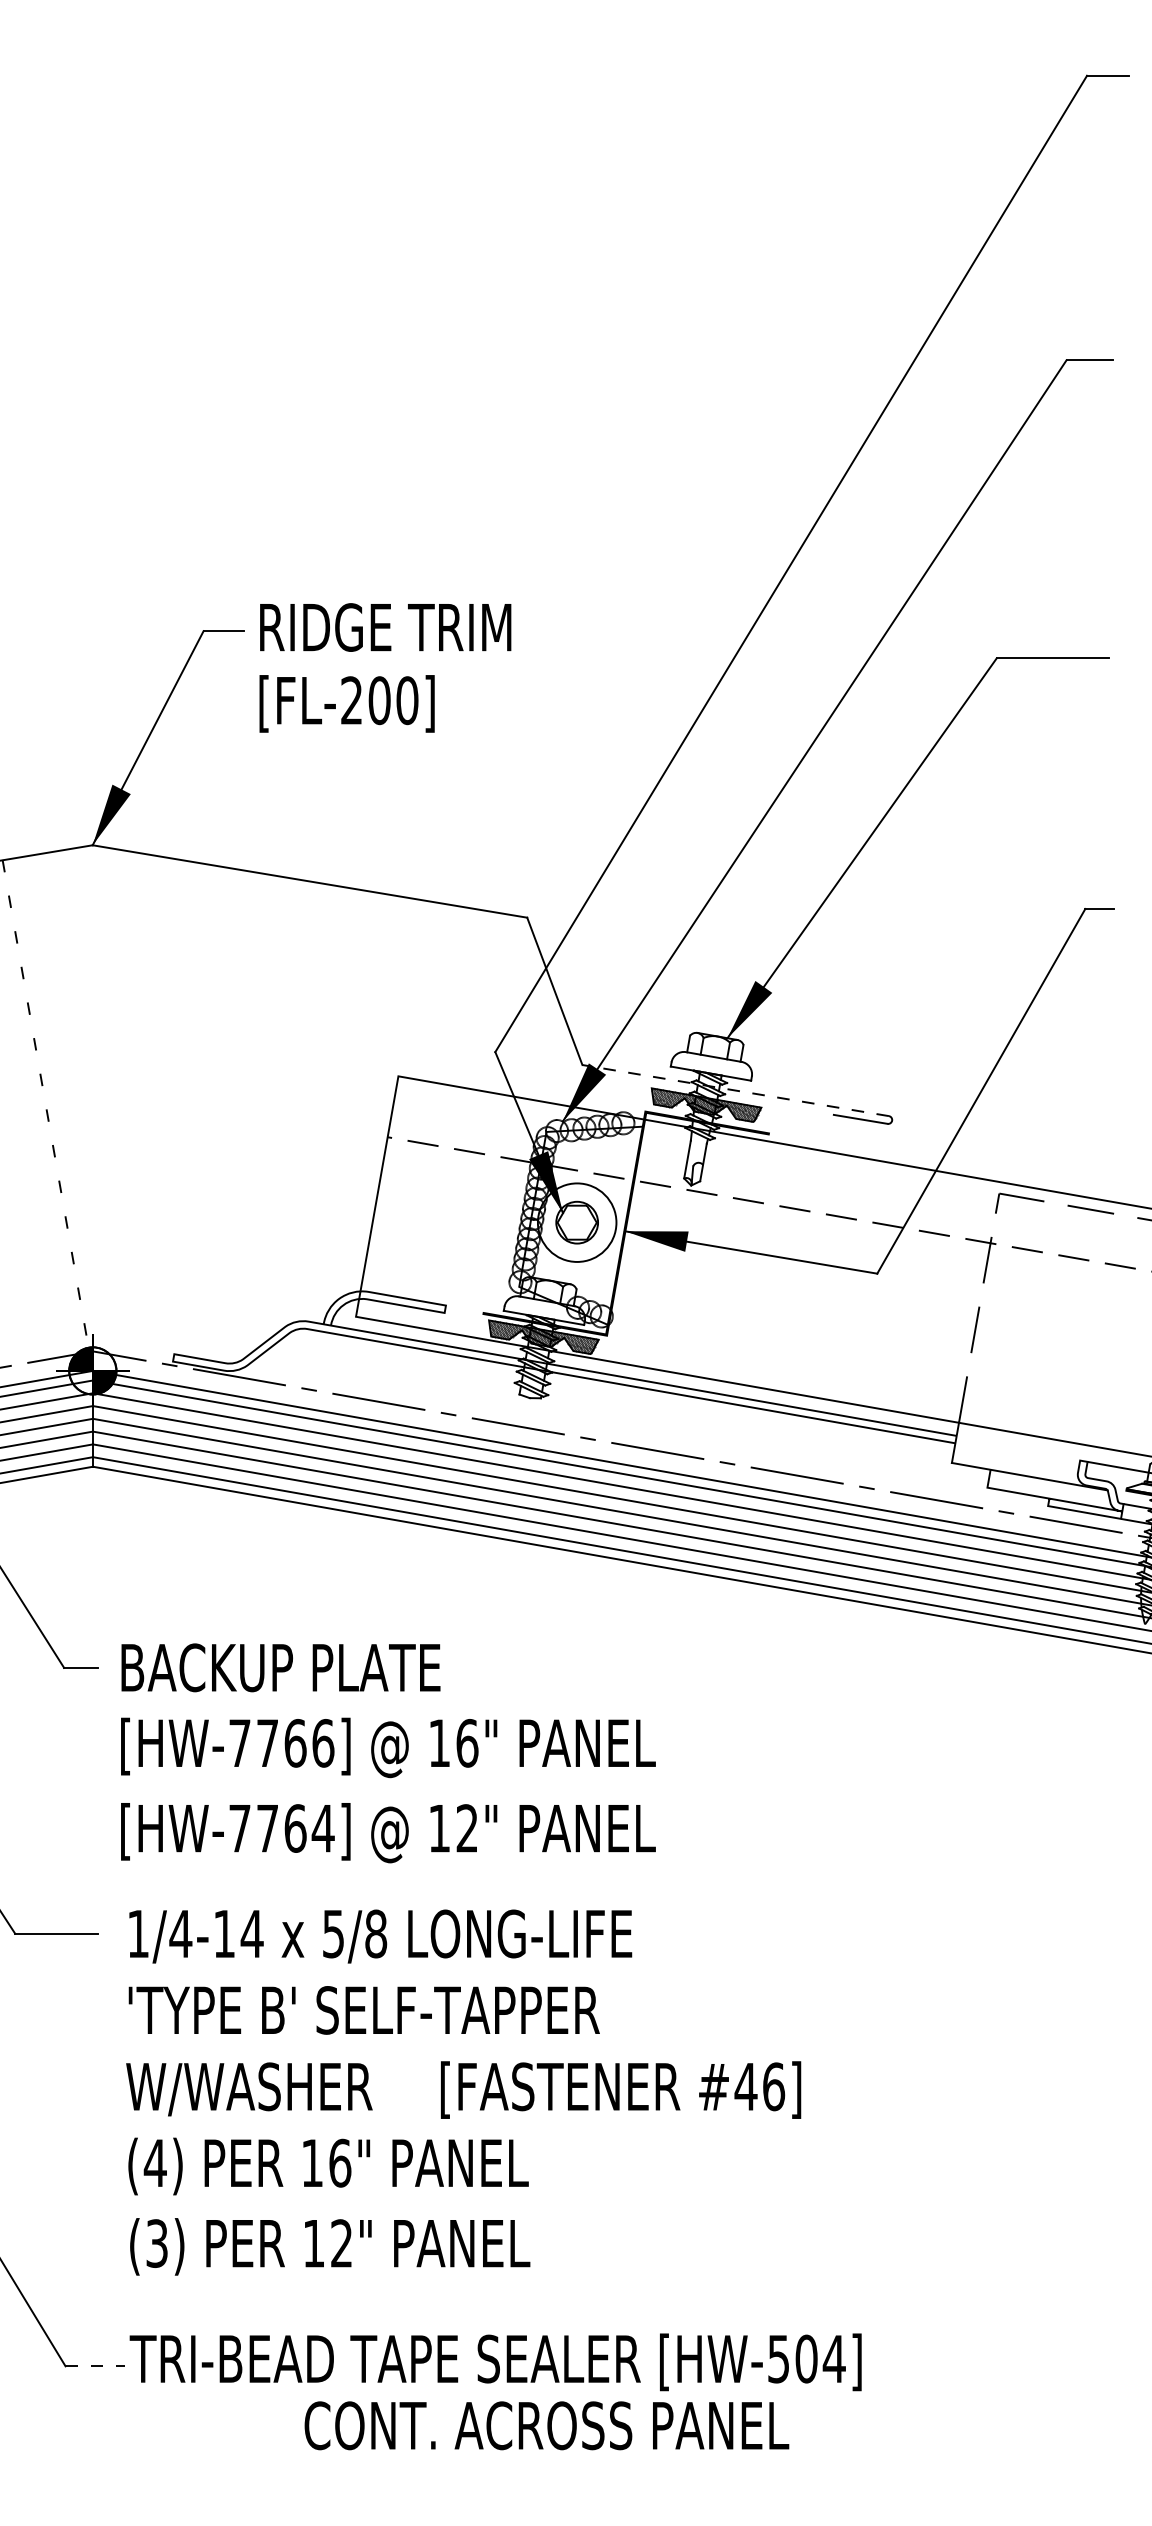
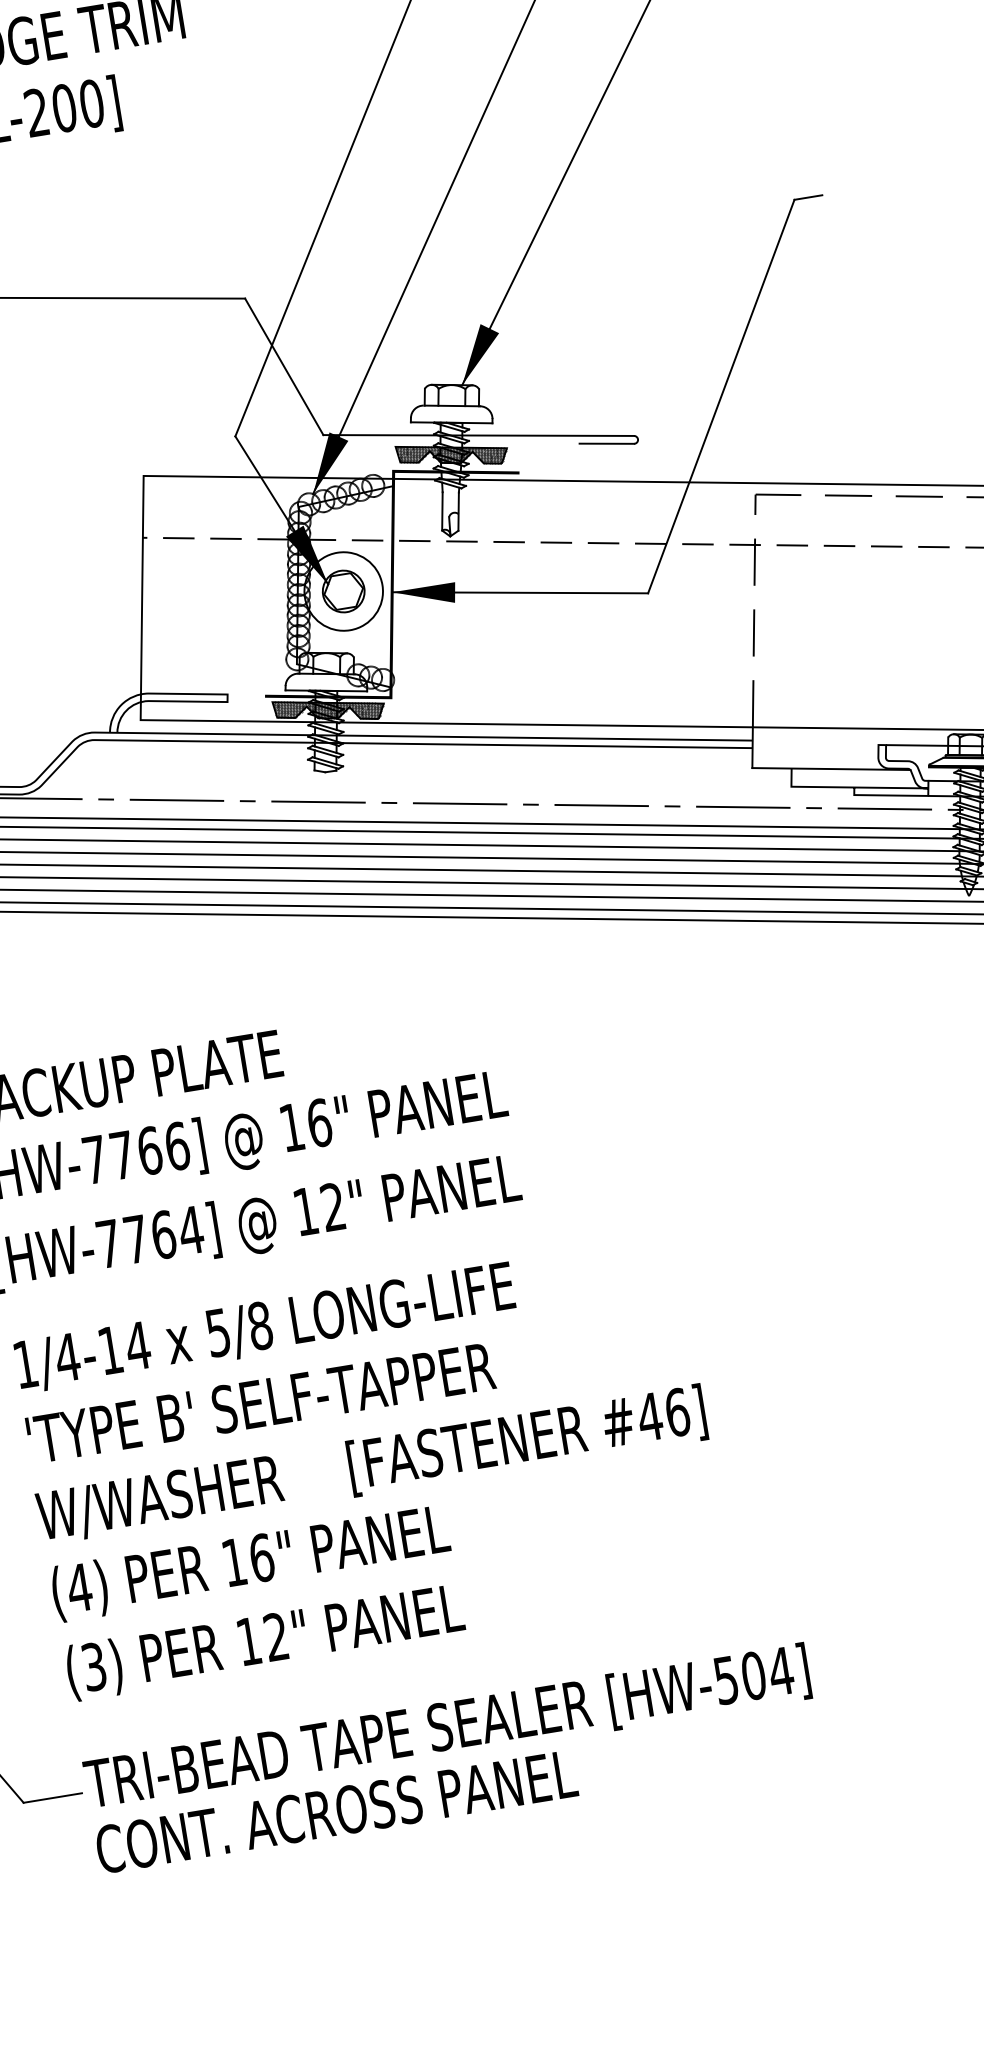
line: (735, 1090) -> (478, 435), dashed -> solid
line: (95, 2366) -> (53, 1798), dashed -> solid
text: (546, 2425) -> (336, 1811), moved

